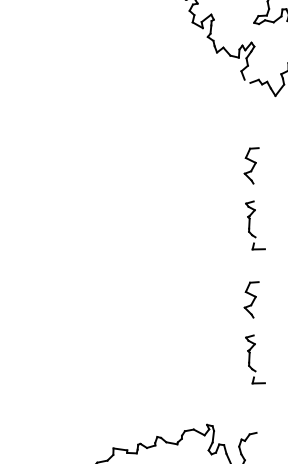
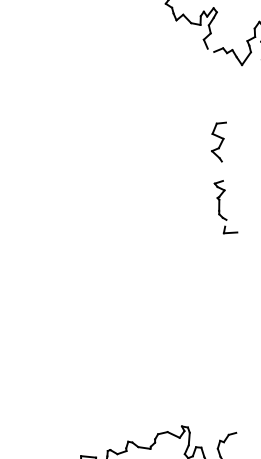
part: (254, 332) -> (229, 323), removed

